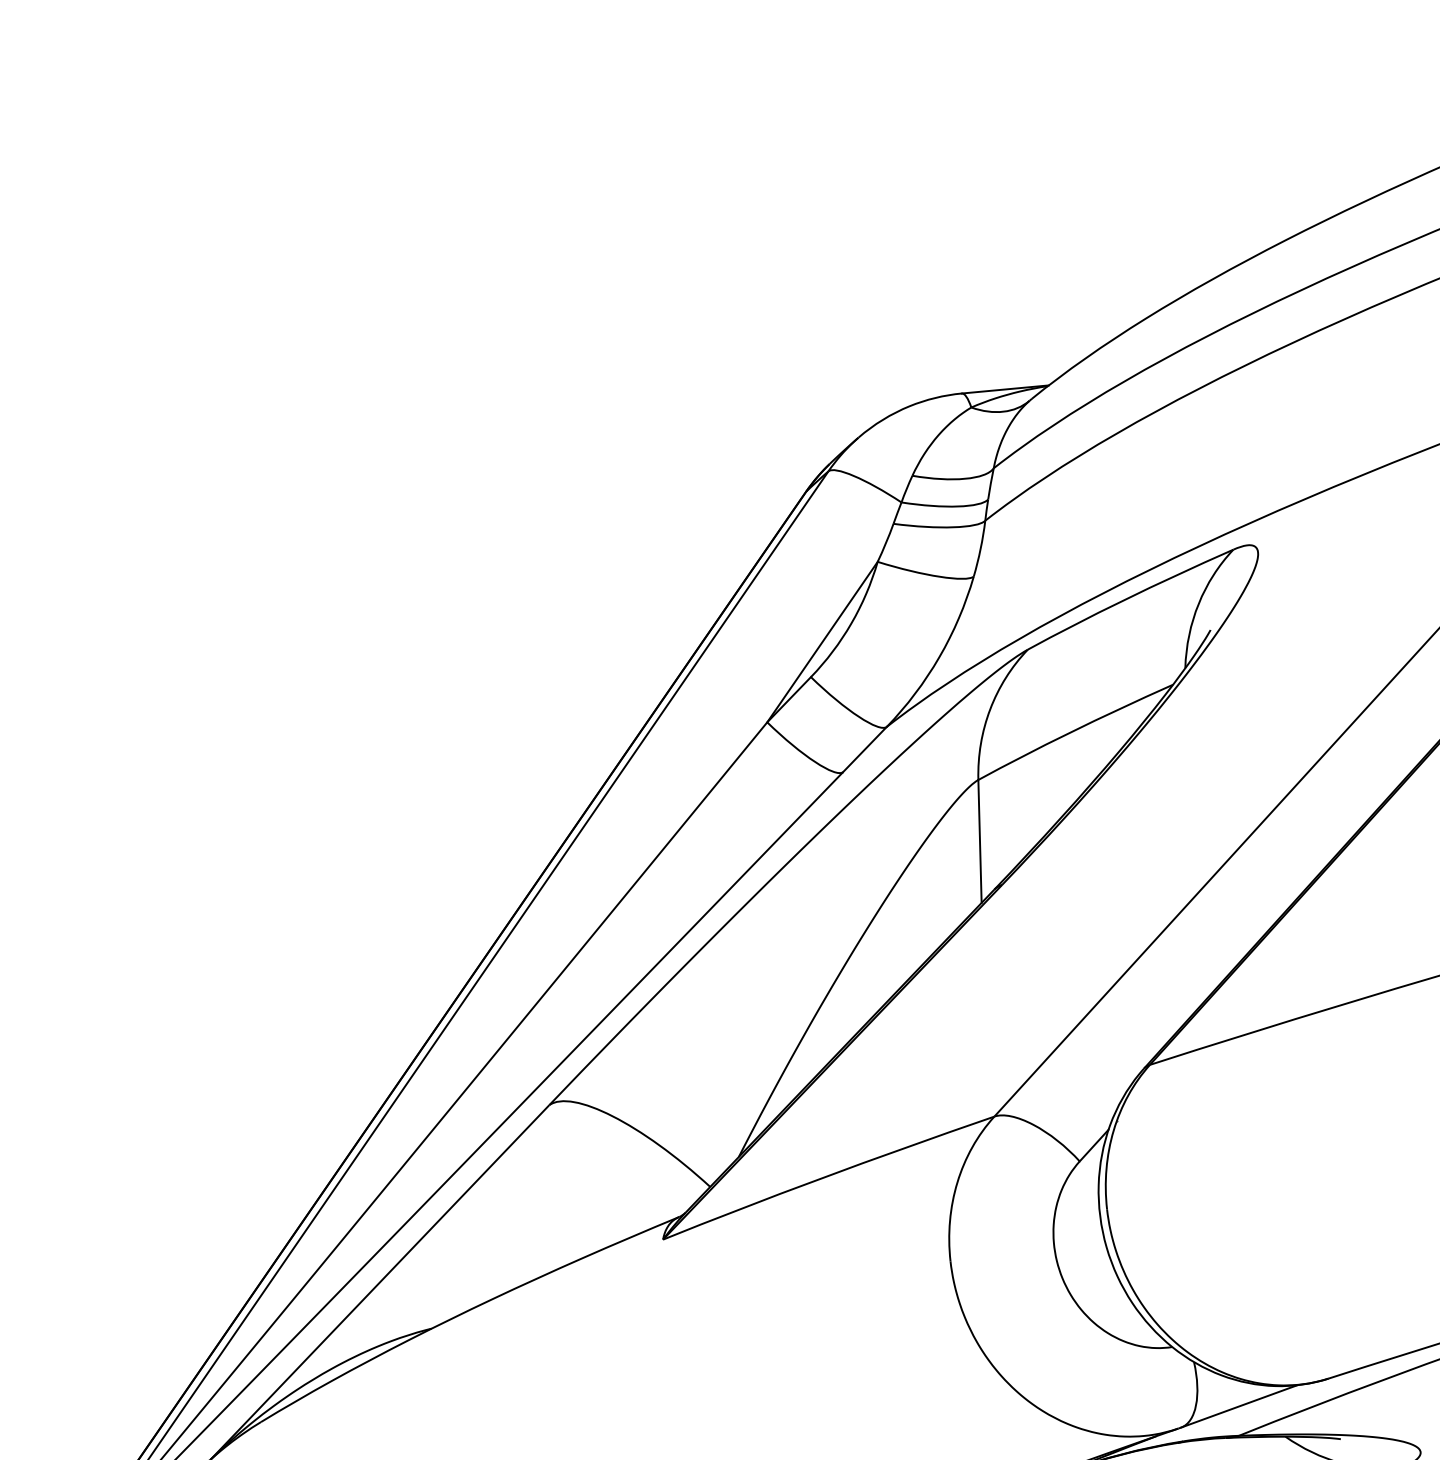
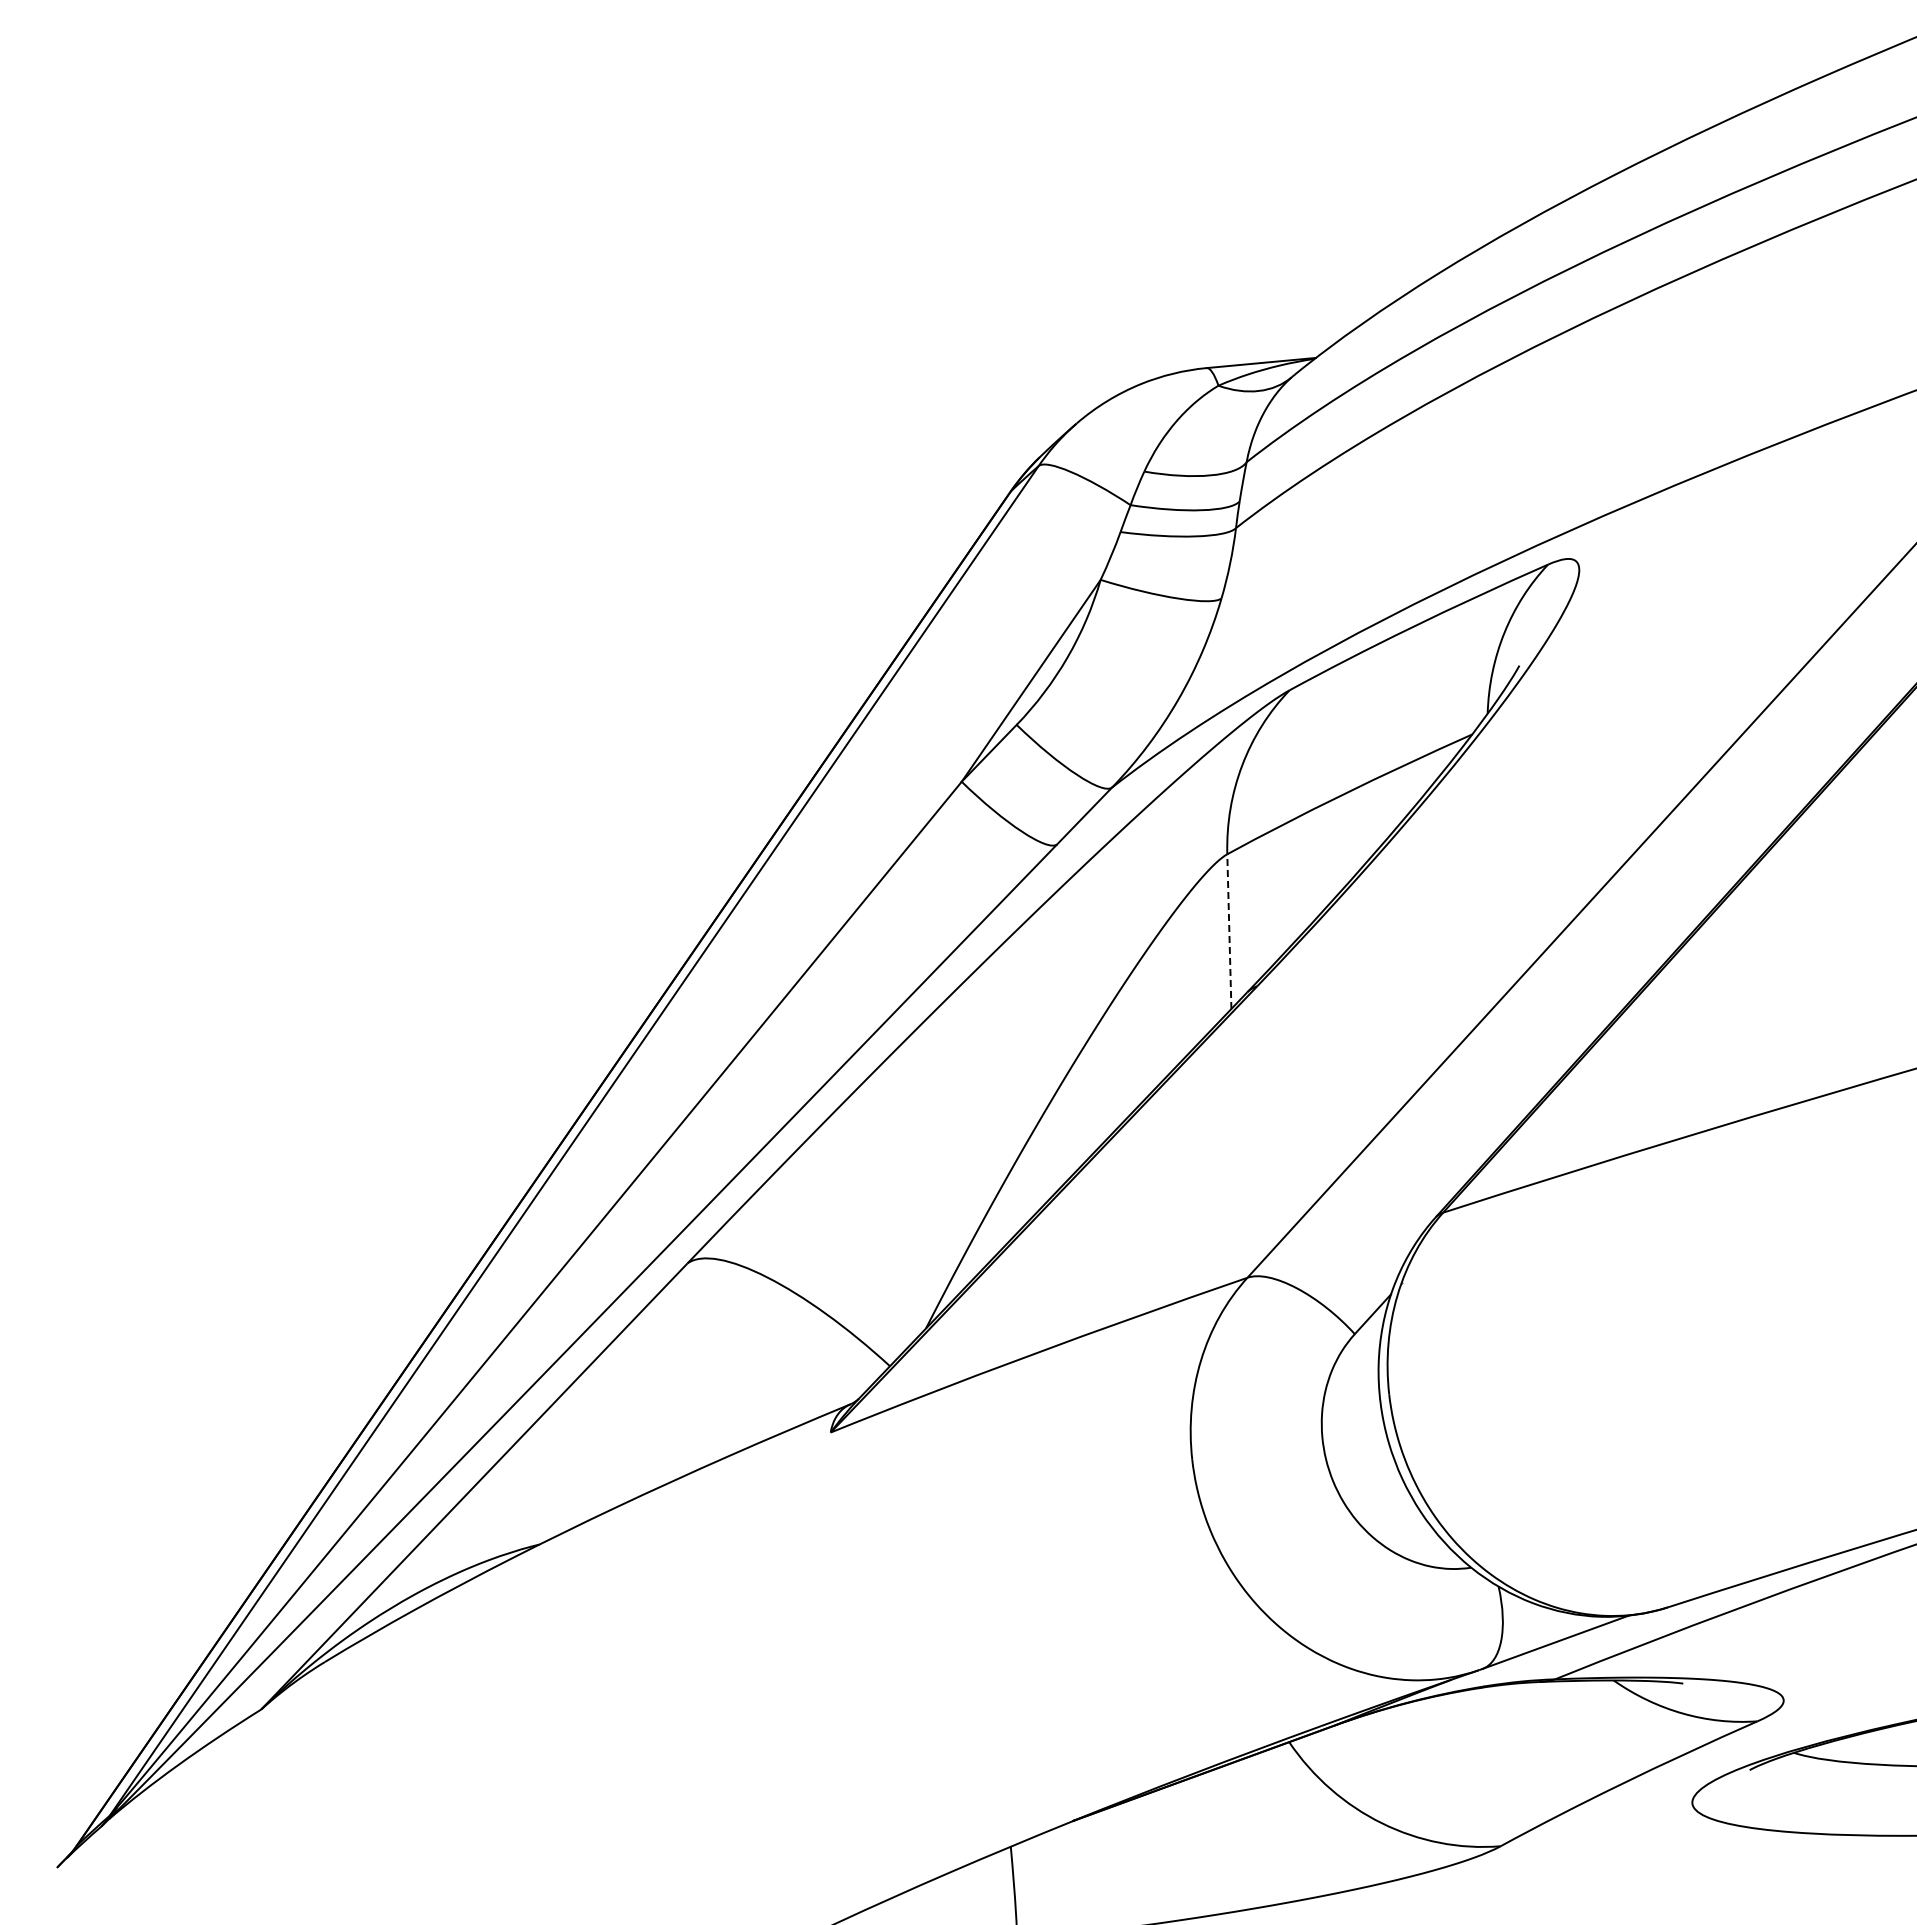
line: (980, 841) -> (1229, 931), solid -> dashed

